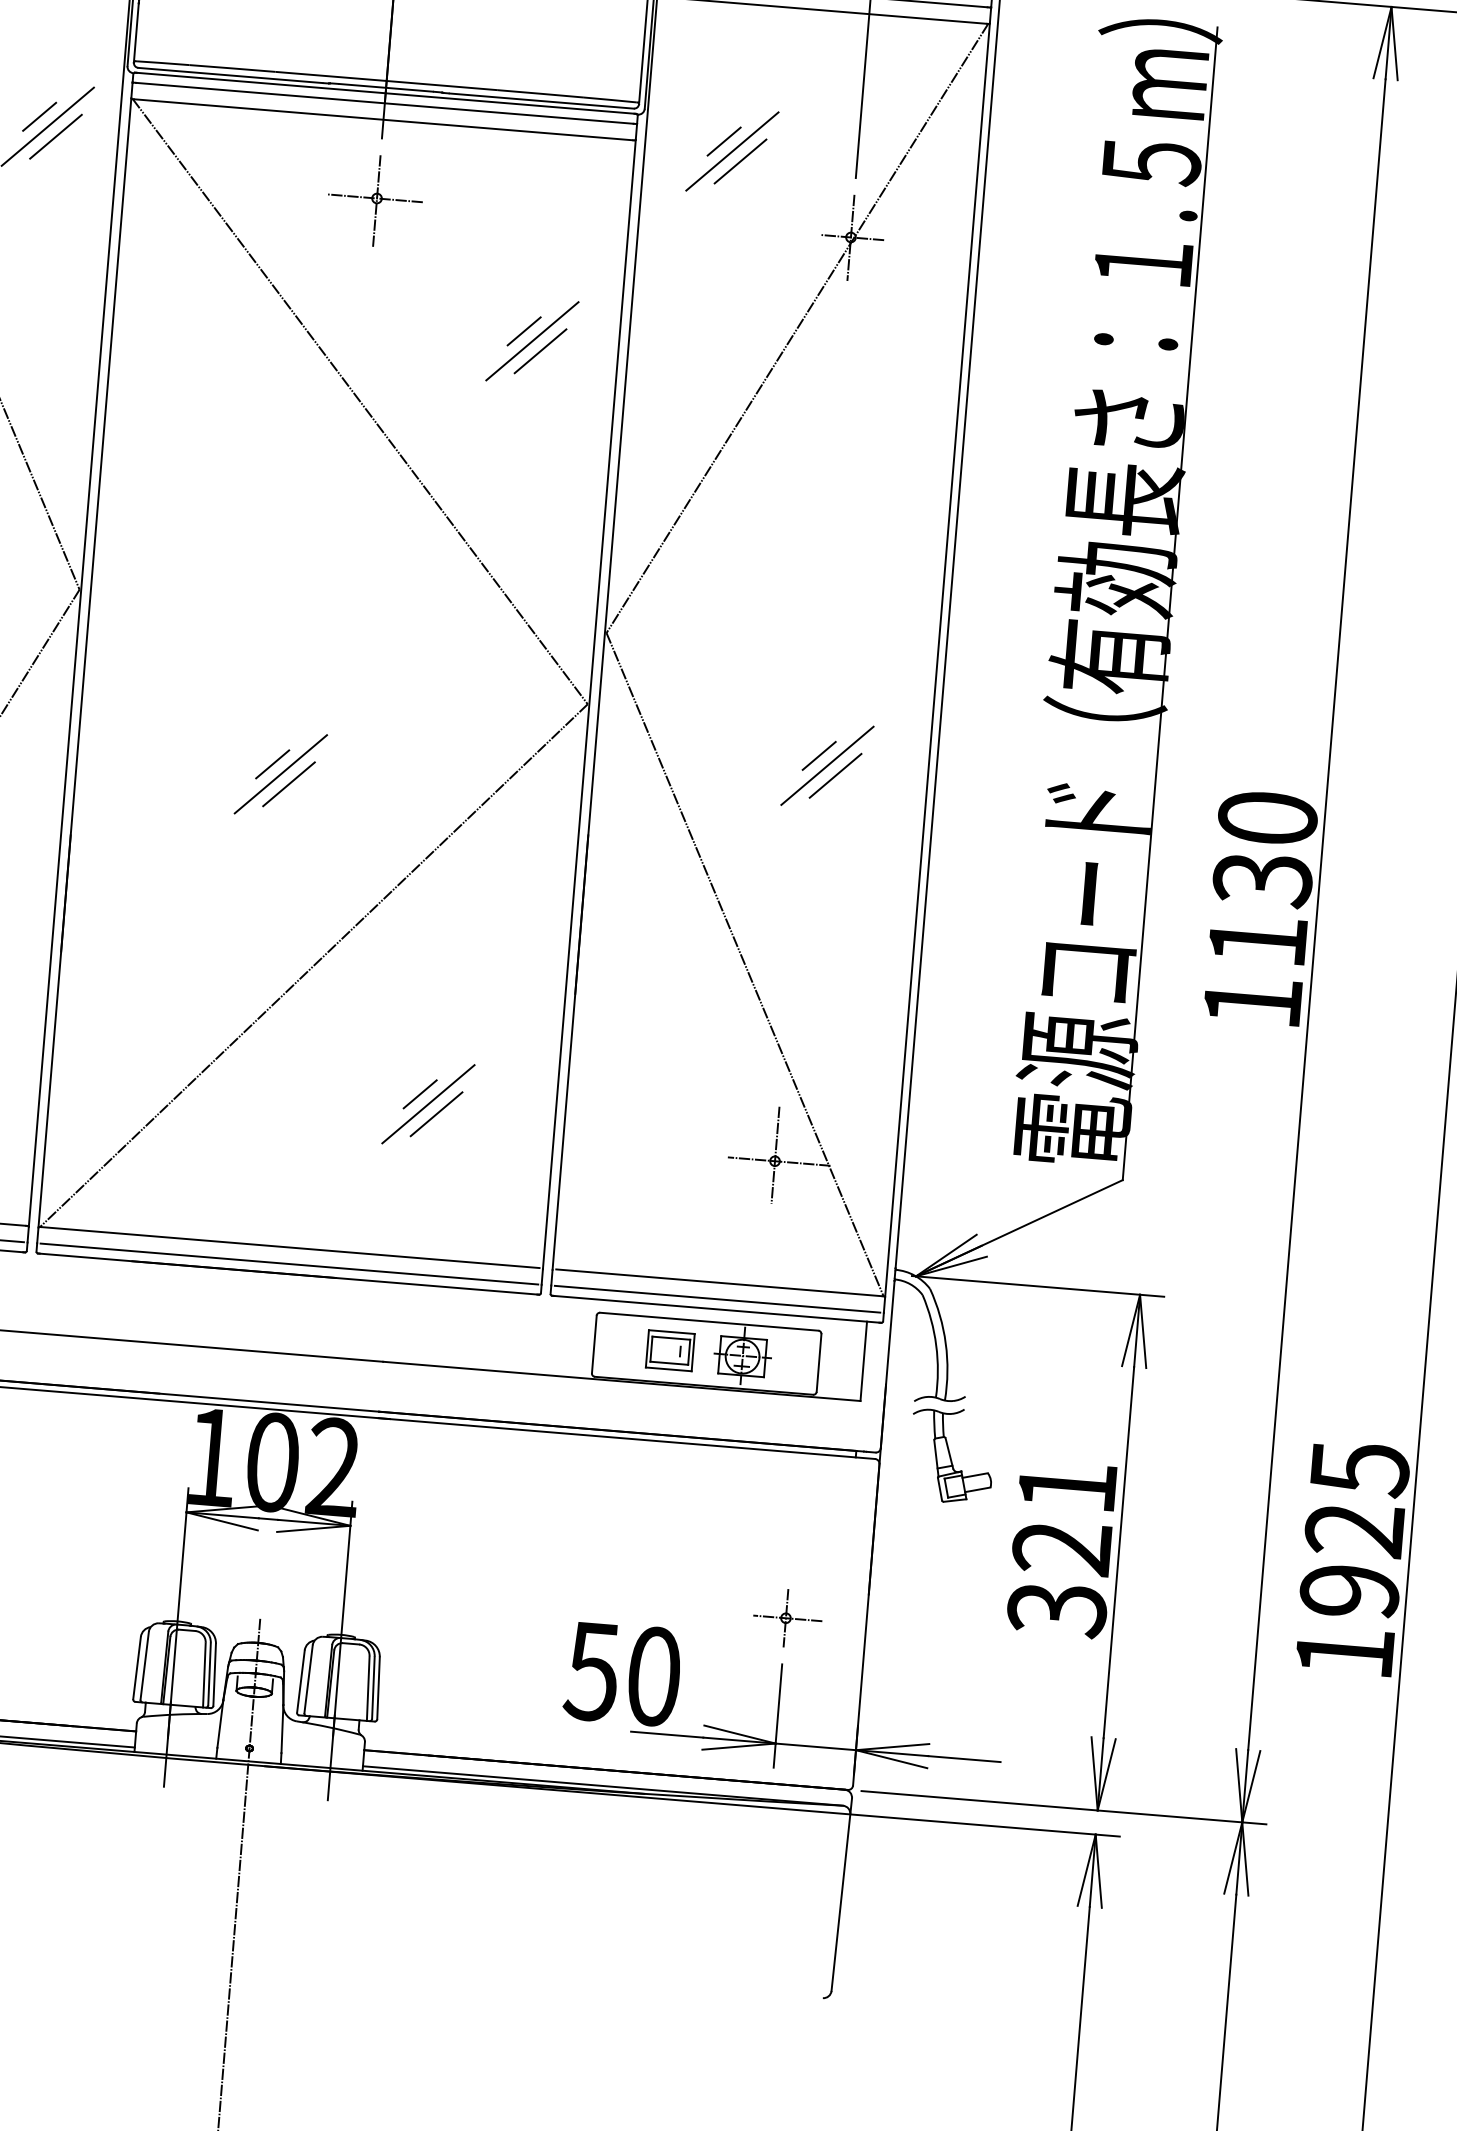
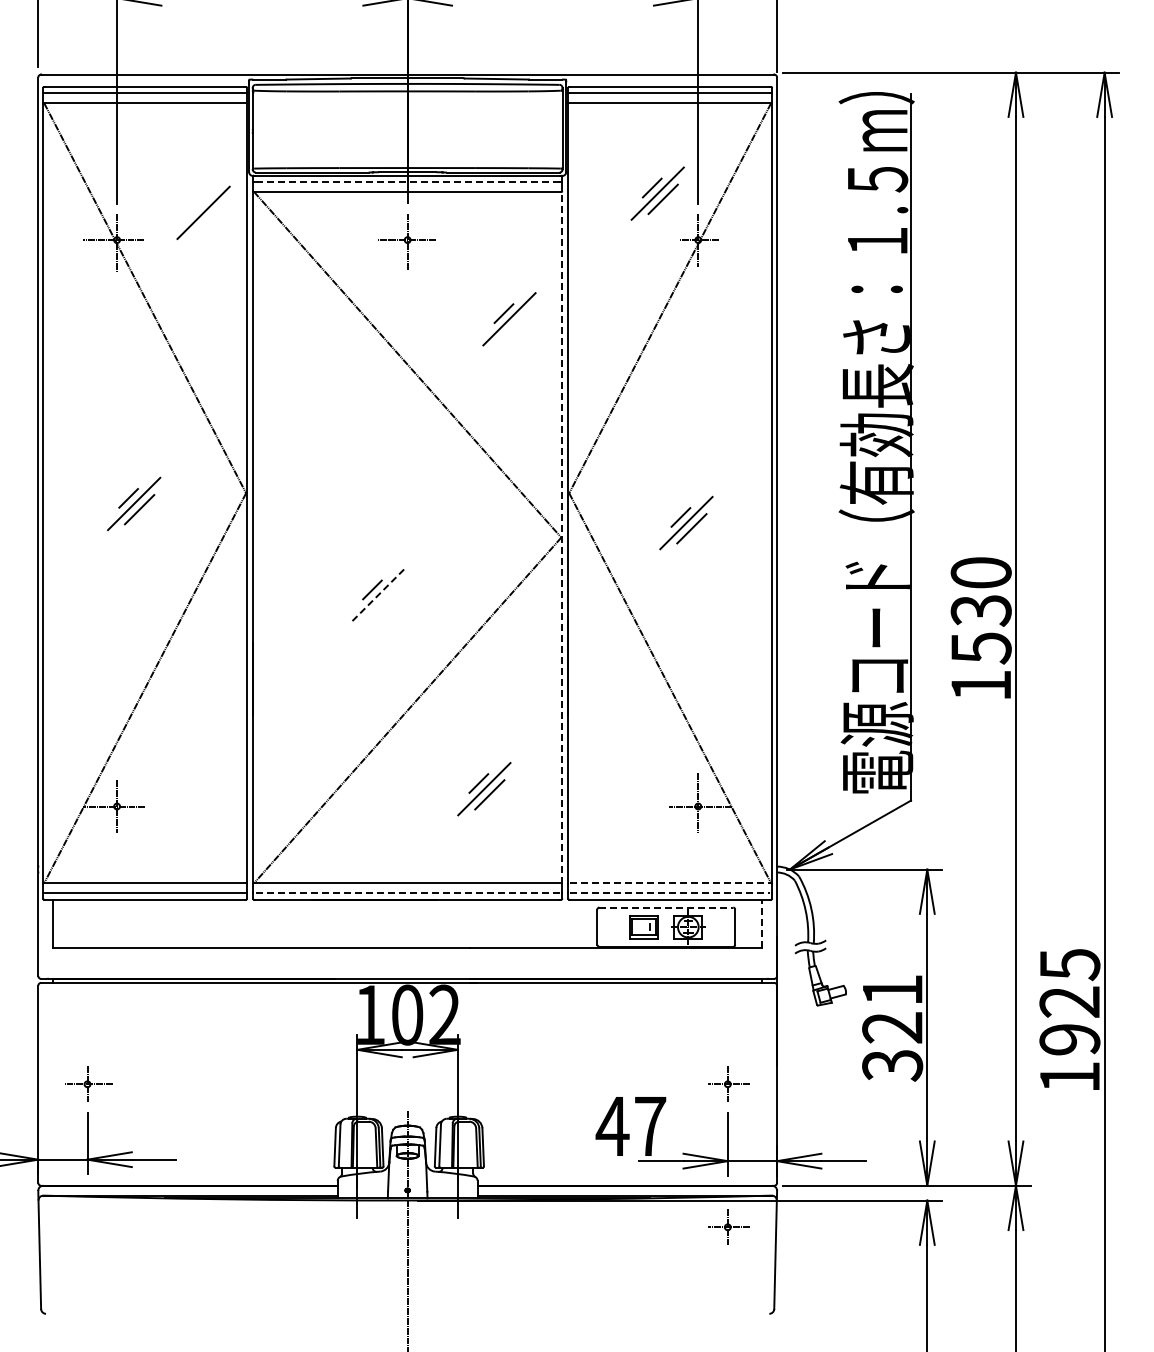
line: (384, 102) -> (407, 181), solid -> dashed
line: (38, 115) -> (197, 206), removed
line: (55, 136) -> (208, 218), removed
part: (731, 151) -> (657, 193), moved
line: (539, 350) -> (514, 324), removed
line: (589, 704) -> (562, 537), solid -> dashed
part: (827, 764) -> (686, 522), moved
line: (280, 774) -> (377, 595), solid -> dashed
line: (289, 783) -> (383, 600), removed
text: (1258, 941) -> (981, 648), 1130 -> 1530
line: (289, 1264) -> (407, 893), solid -> dashed
line: (719, 1283) -> (670, 883), solid -> dashed
line: (718, 1299) -> (670, 893), solid -> dashed
line: (709, 1321) -> (666, 907), solid -> dashed
line: (864, 1360) -> (762, 923), solid -> dashed
text: (621, 1672) -> (630, 1125), 50 -> 47
part: (767, 1850) -> (728, 1226), added

